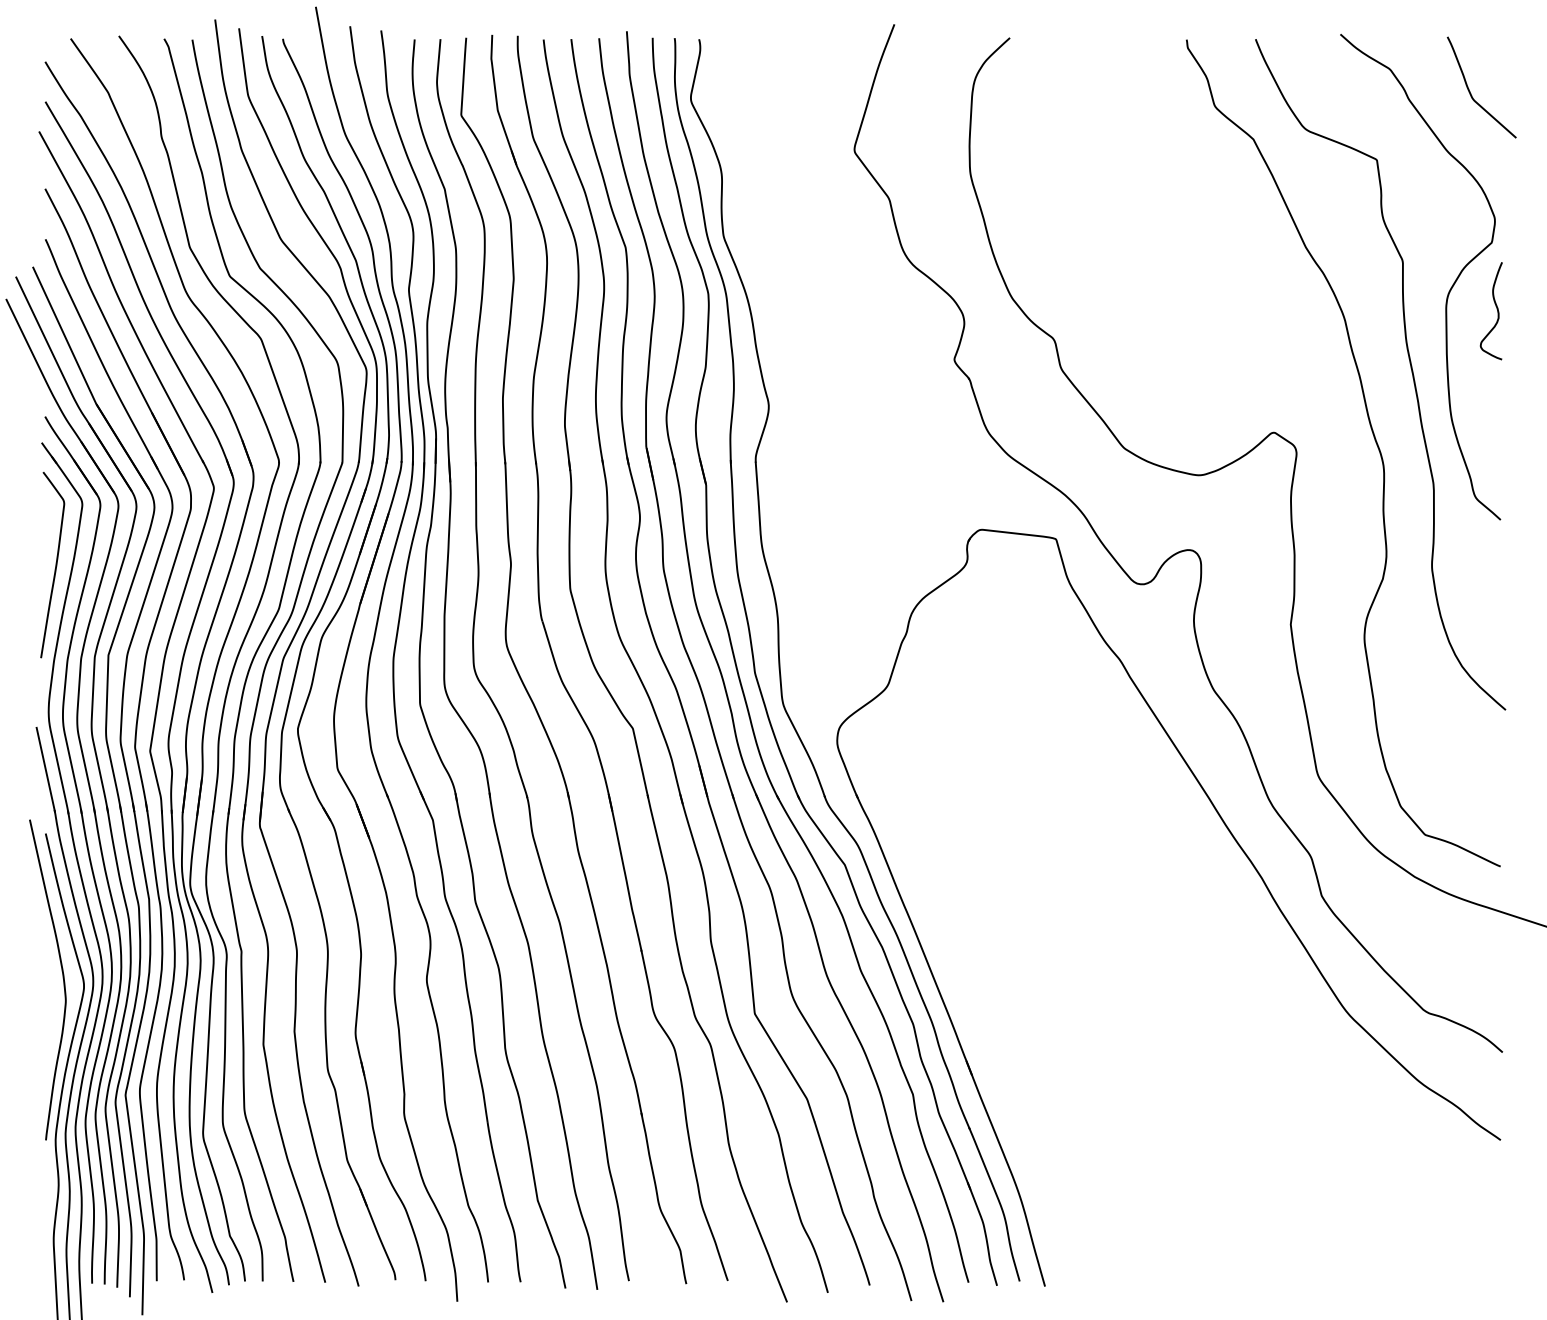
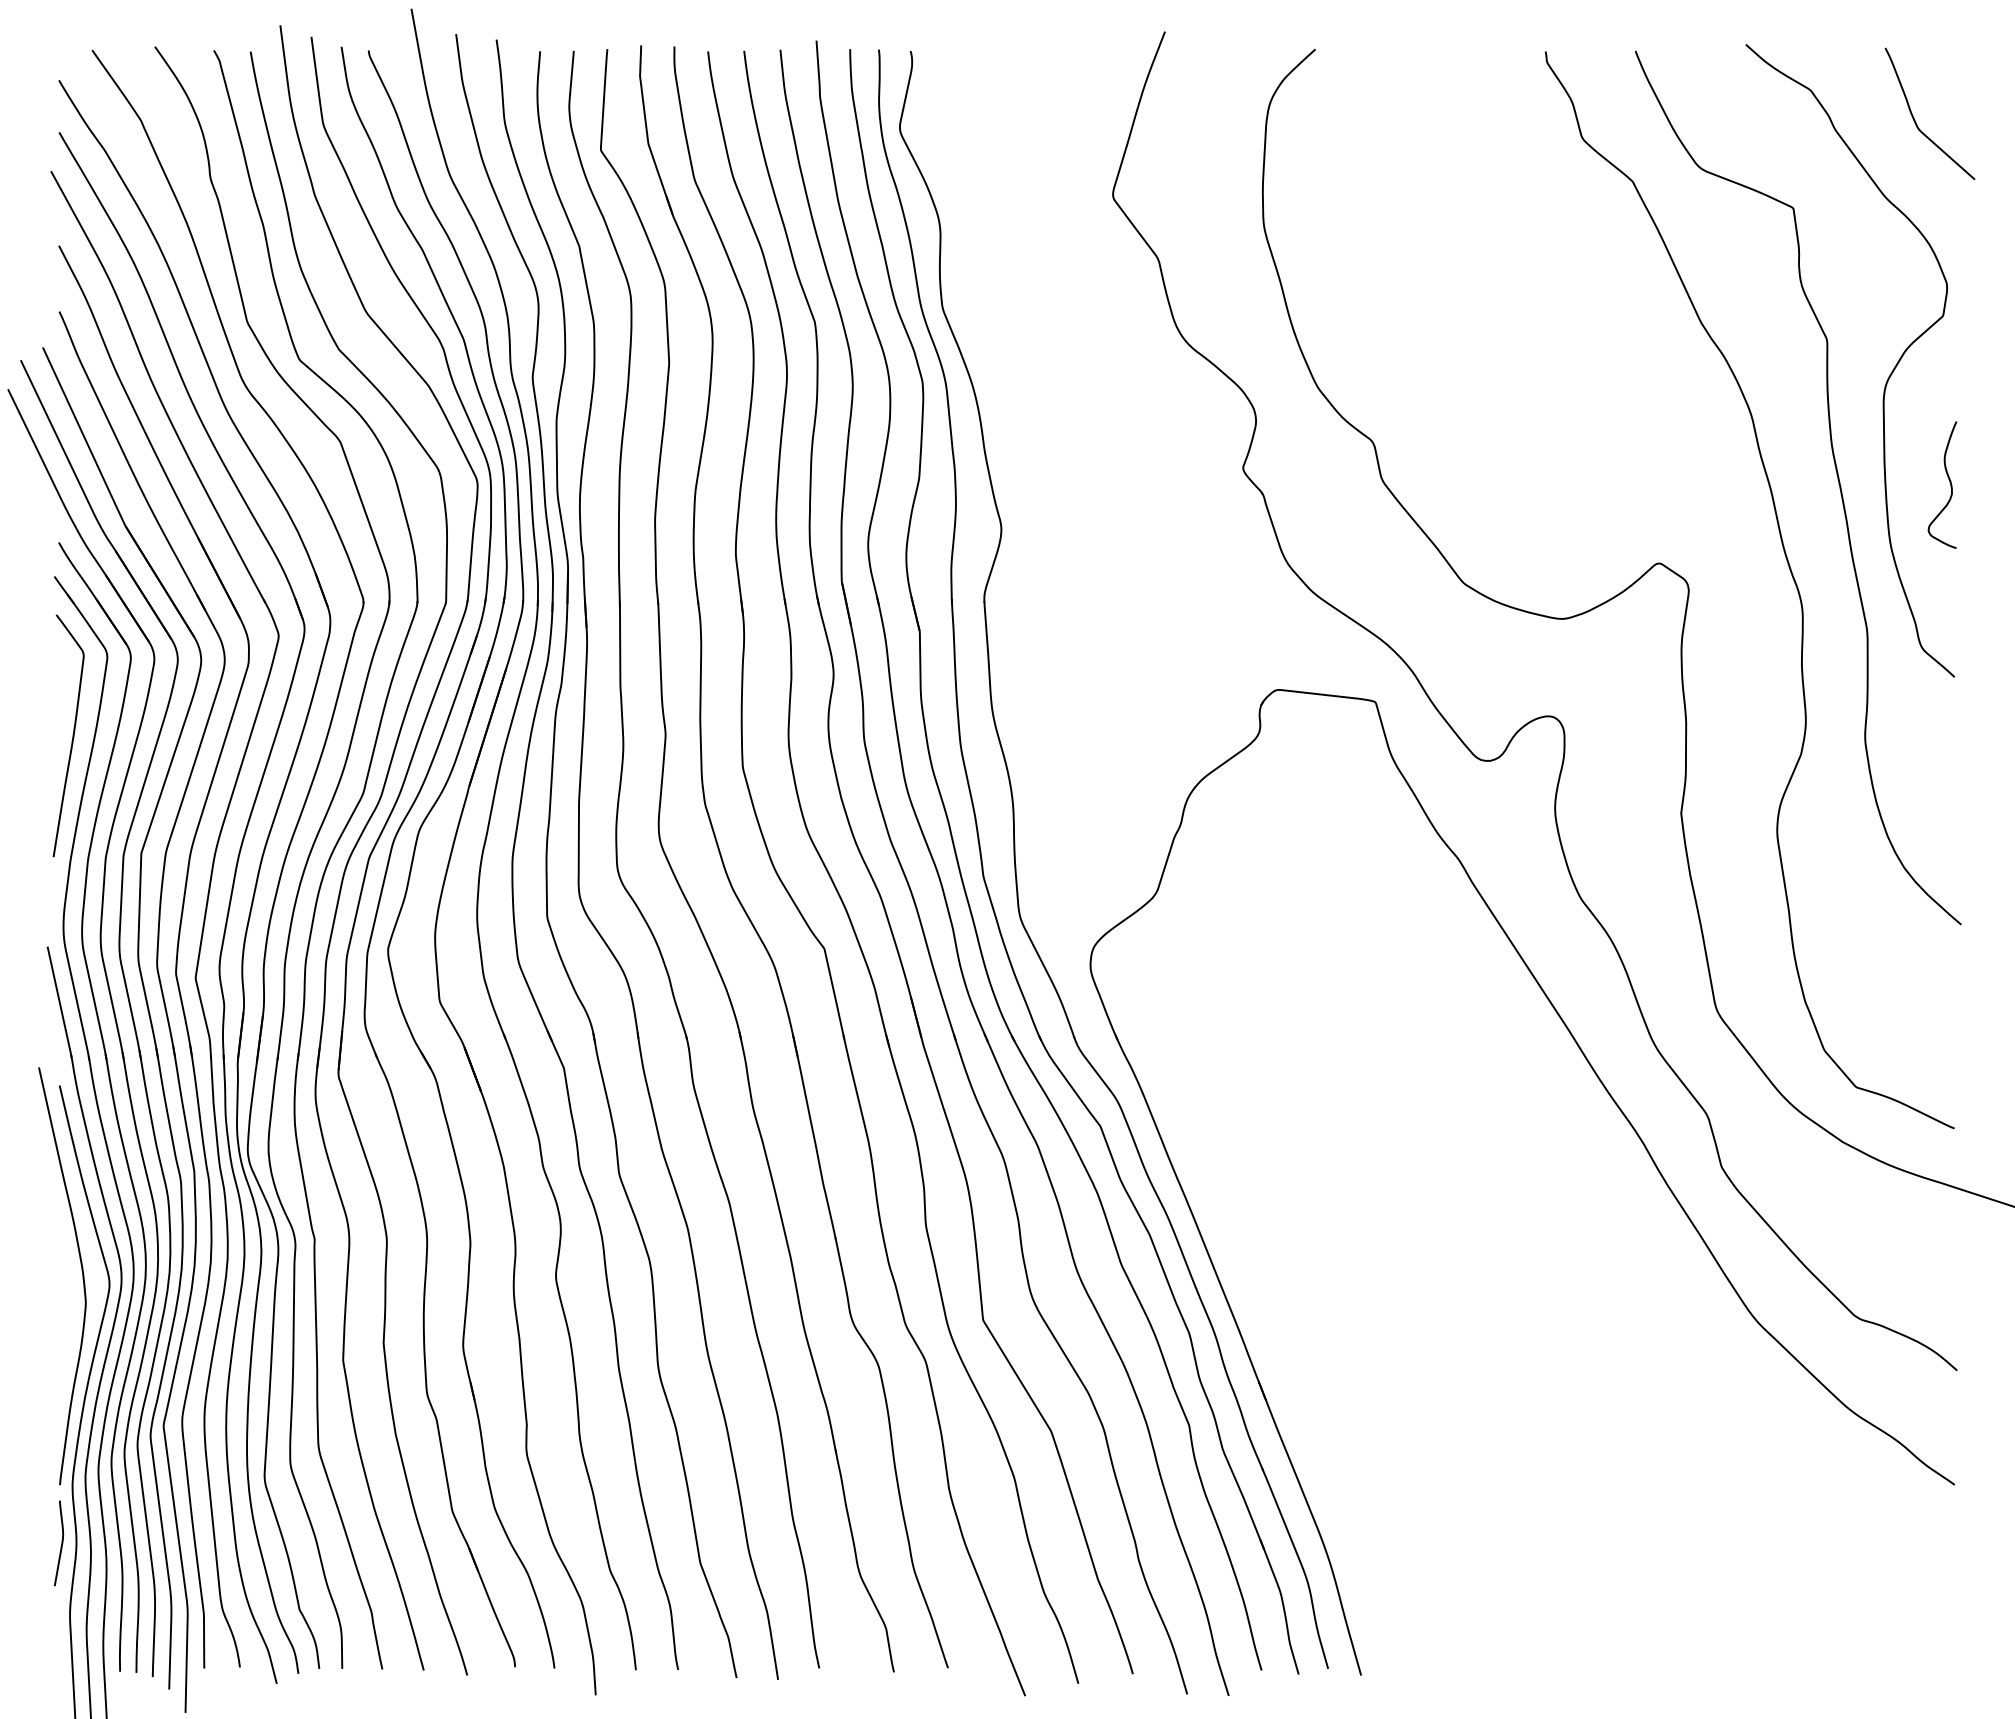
curve: (1496, 309) -> (1949, 482), moved
curve: (47, 1185) -> (61, 1543), added

